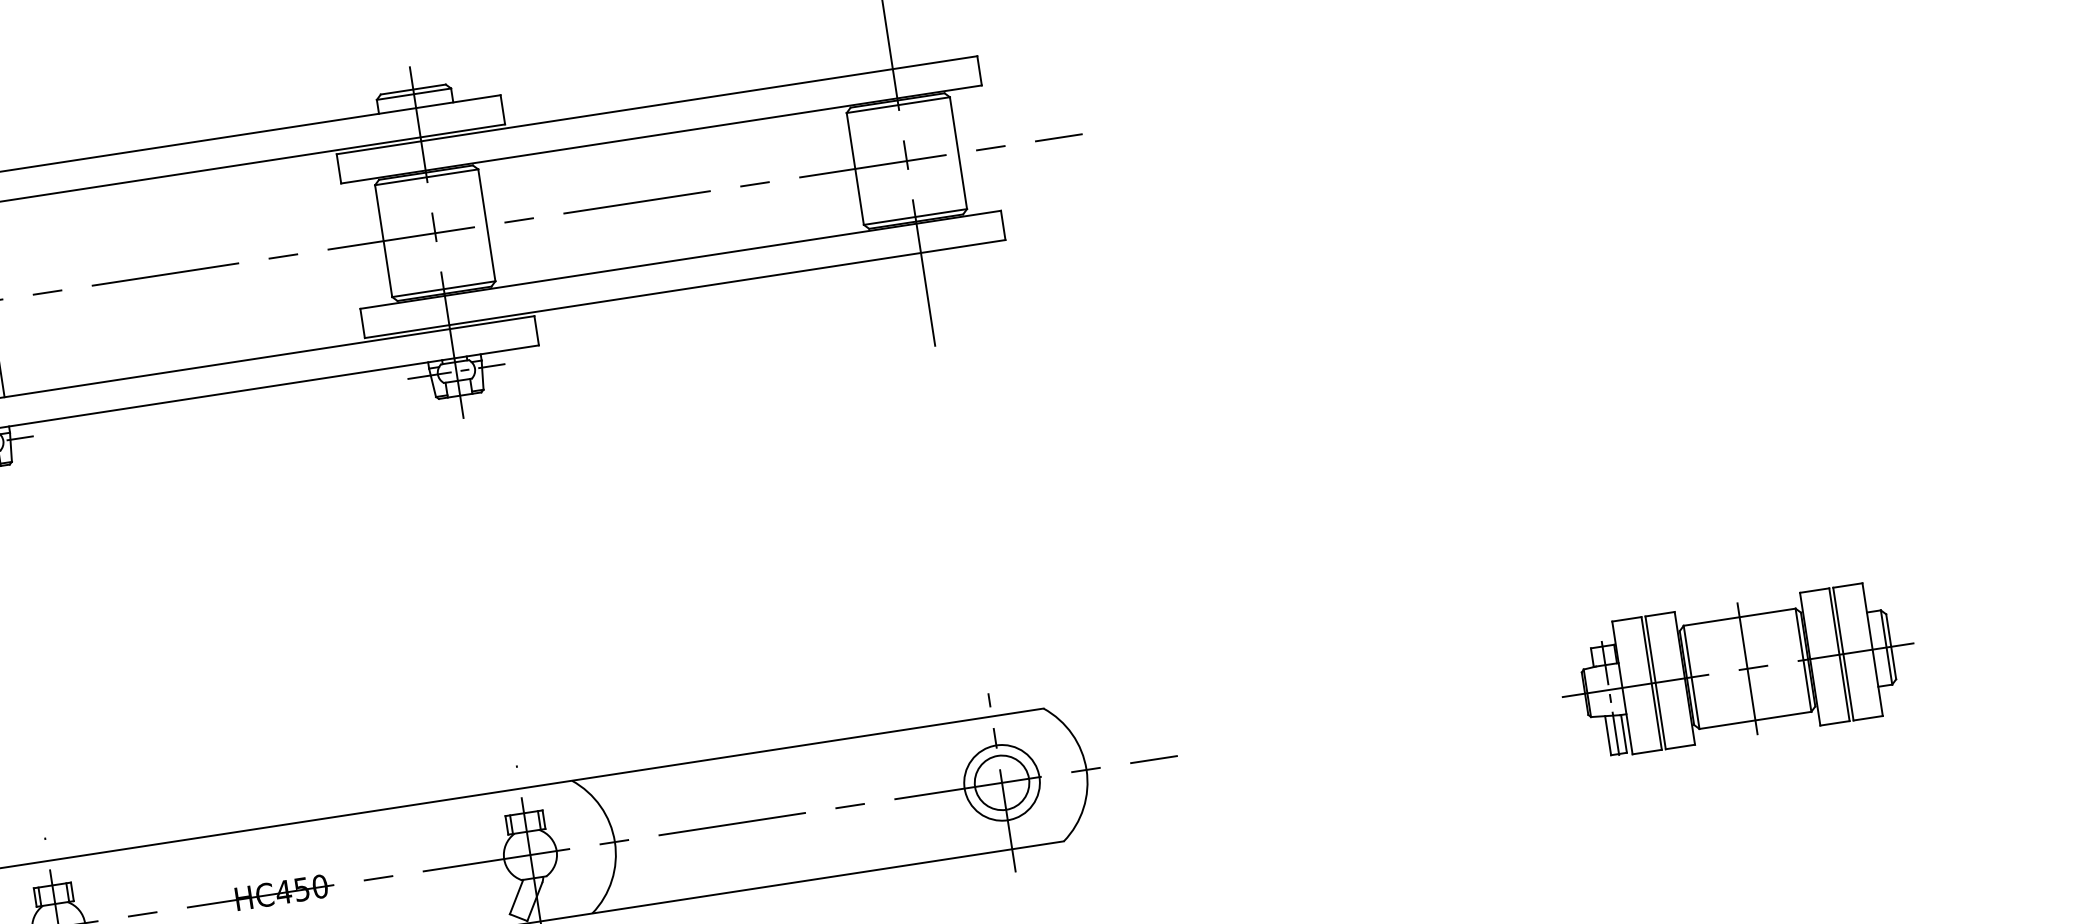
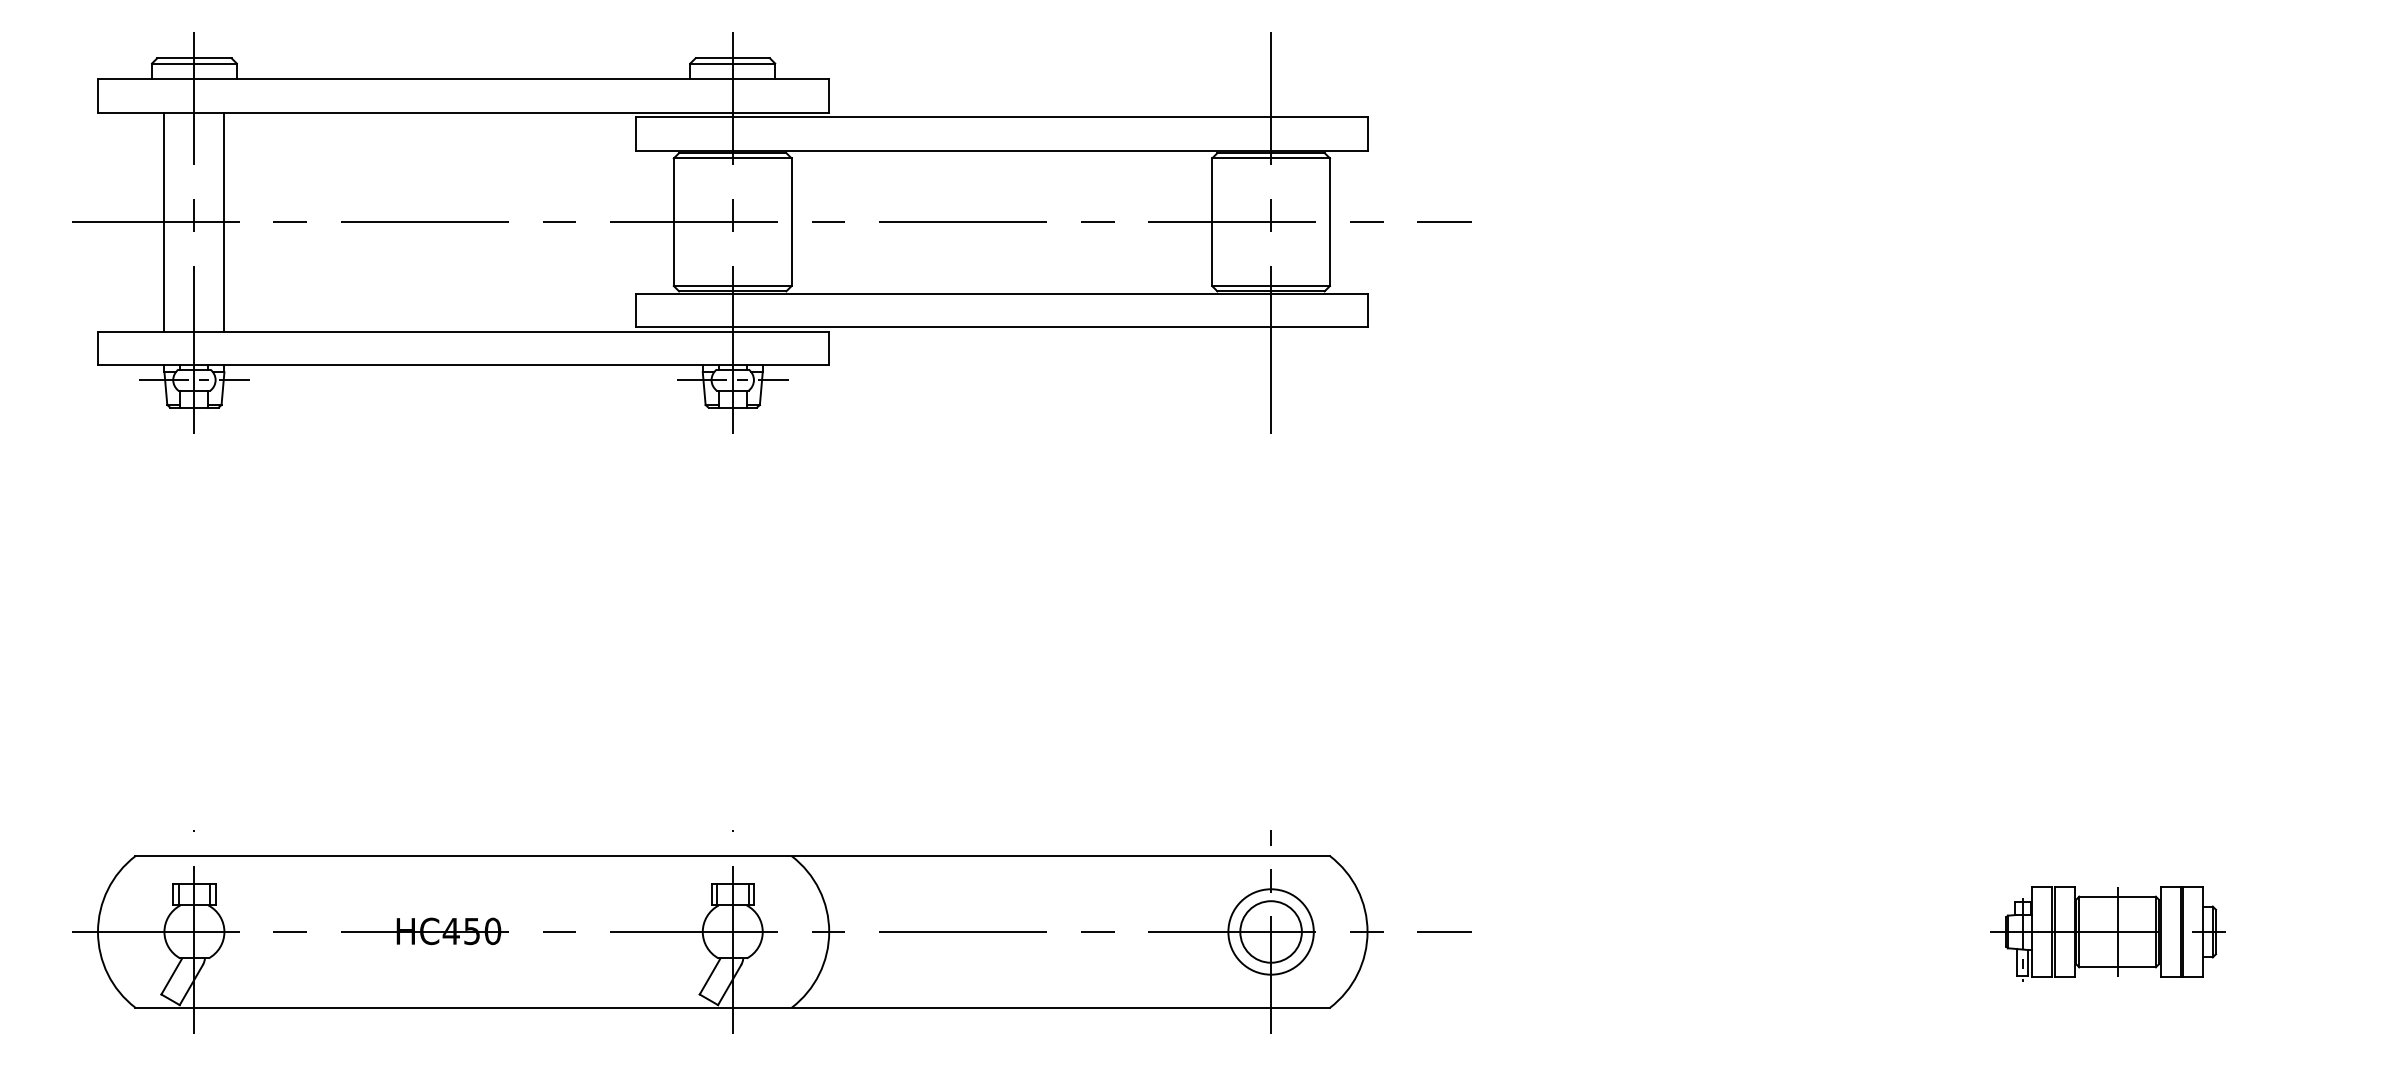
part: (1737, 669) -> (2110, 931), size x0.6

